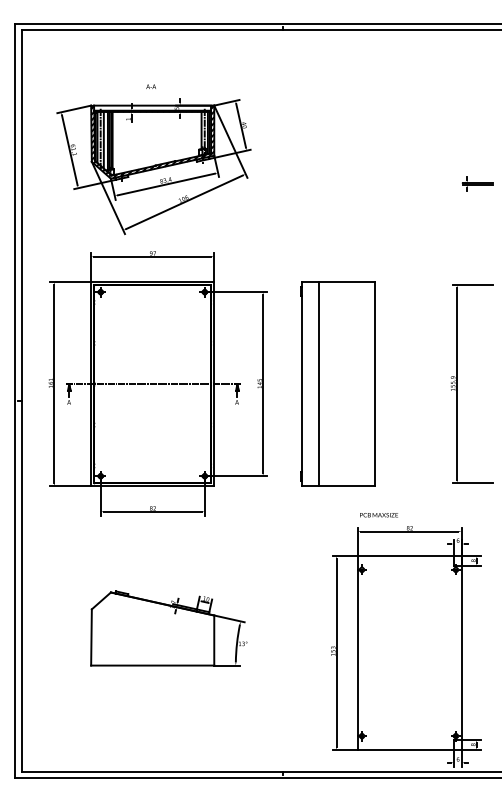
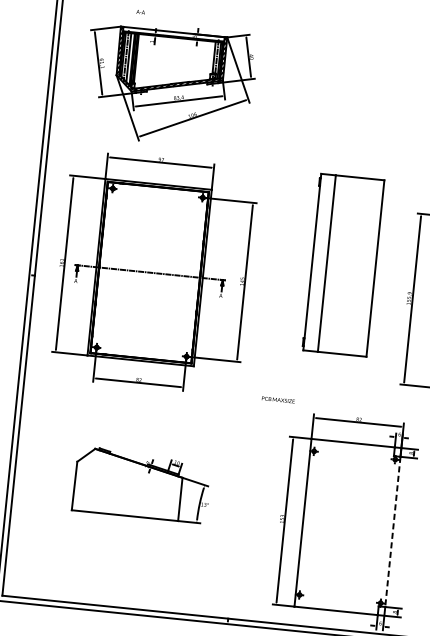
text: (150, 86) -> (140, 11), moved
part: (337, 383) -> (343, 264), moved
text: (378, 515) -> (277, 400), moved
line: (461, 653) -> (392, 532), solid -> dashed

